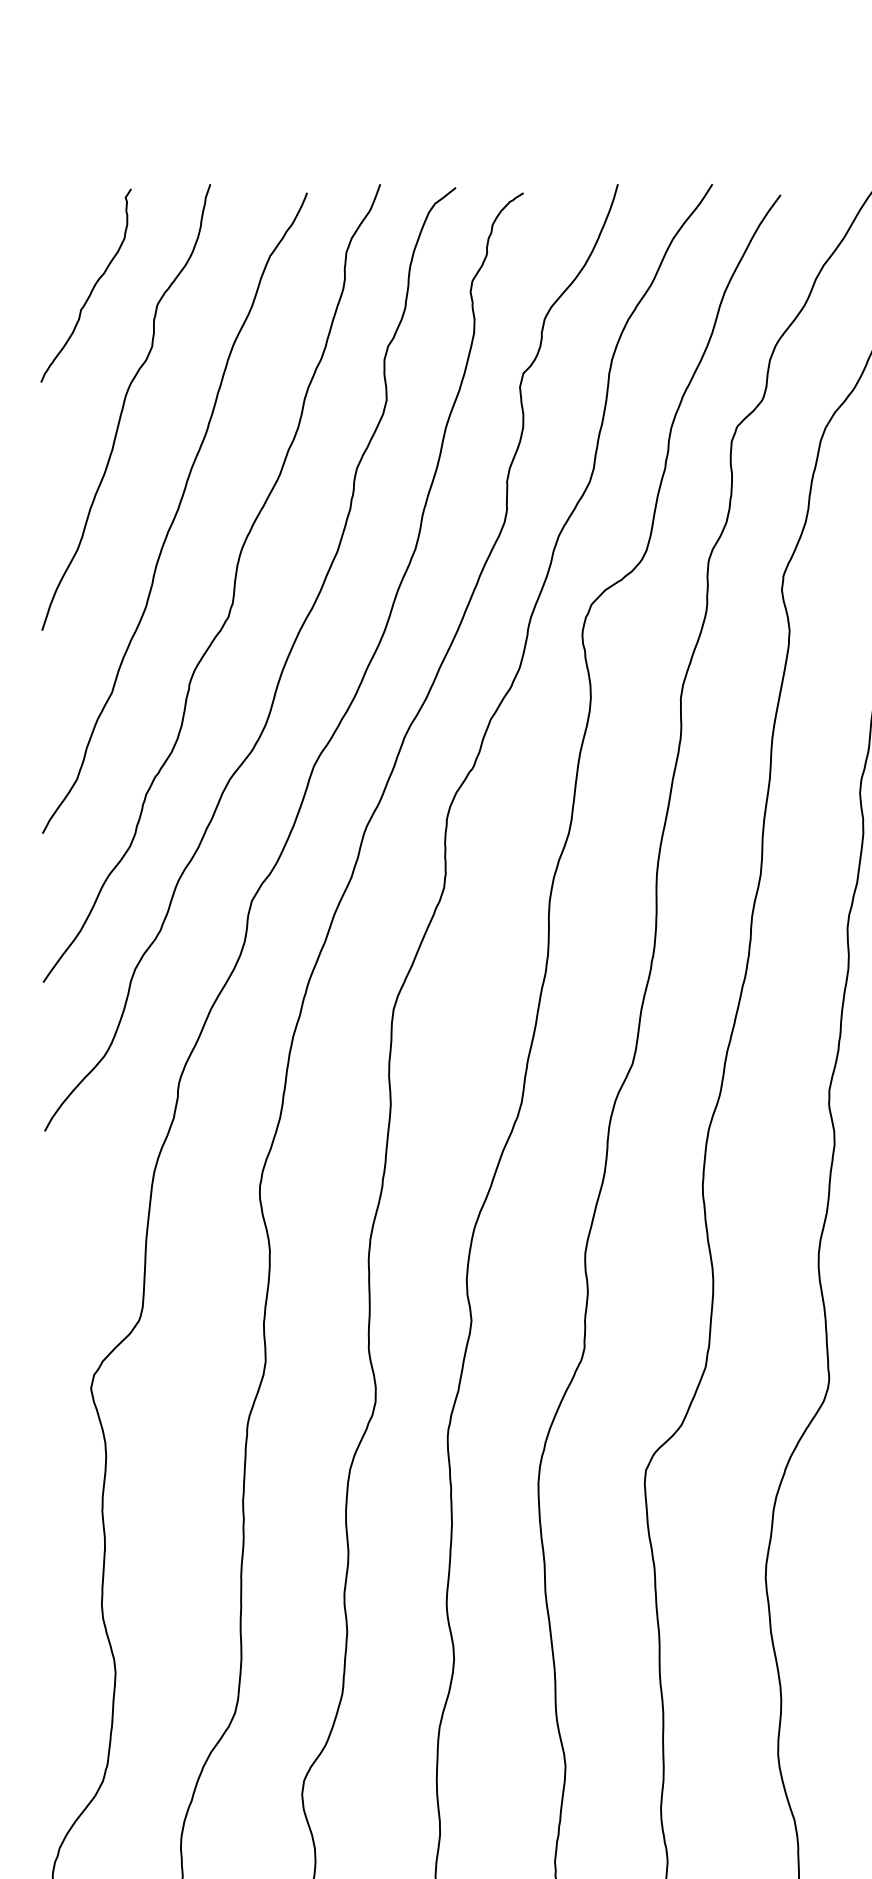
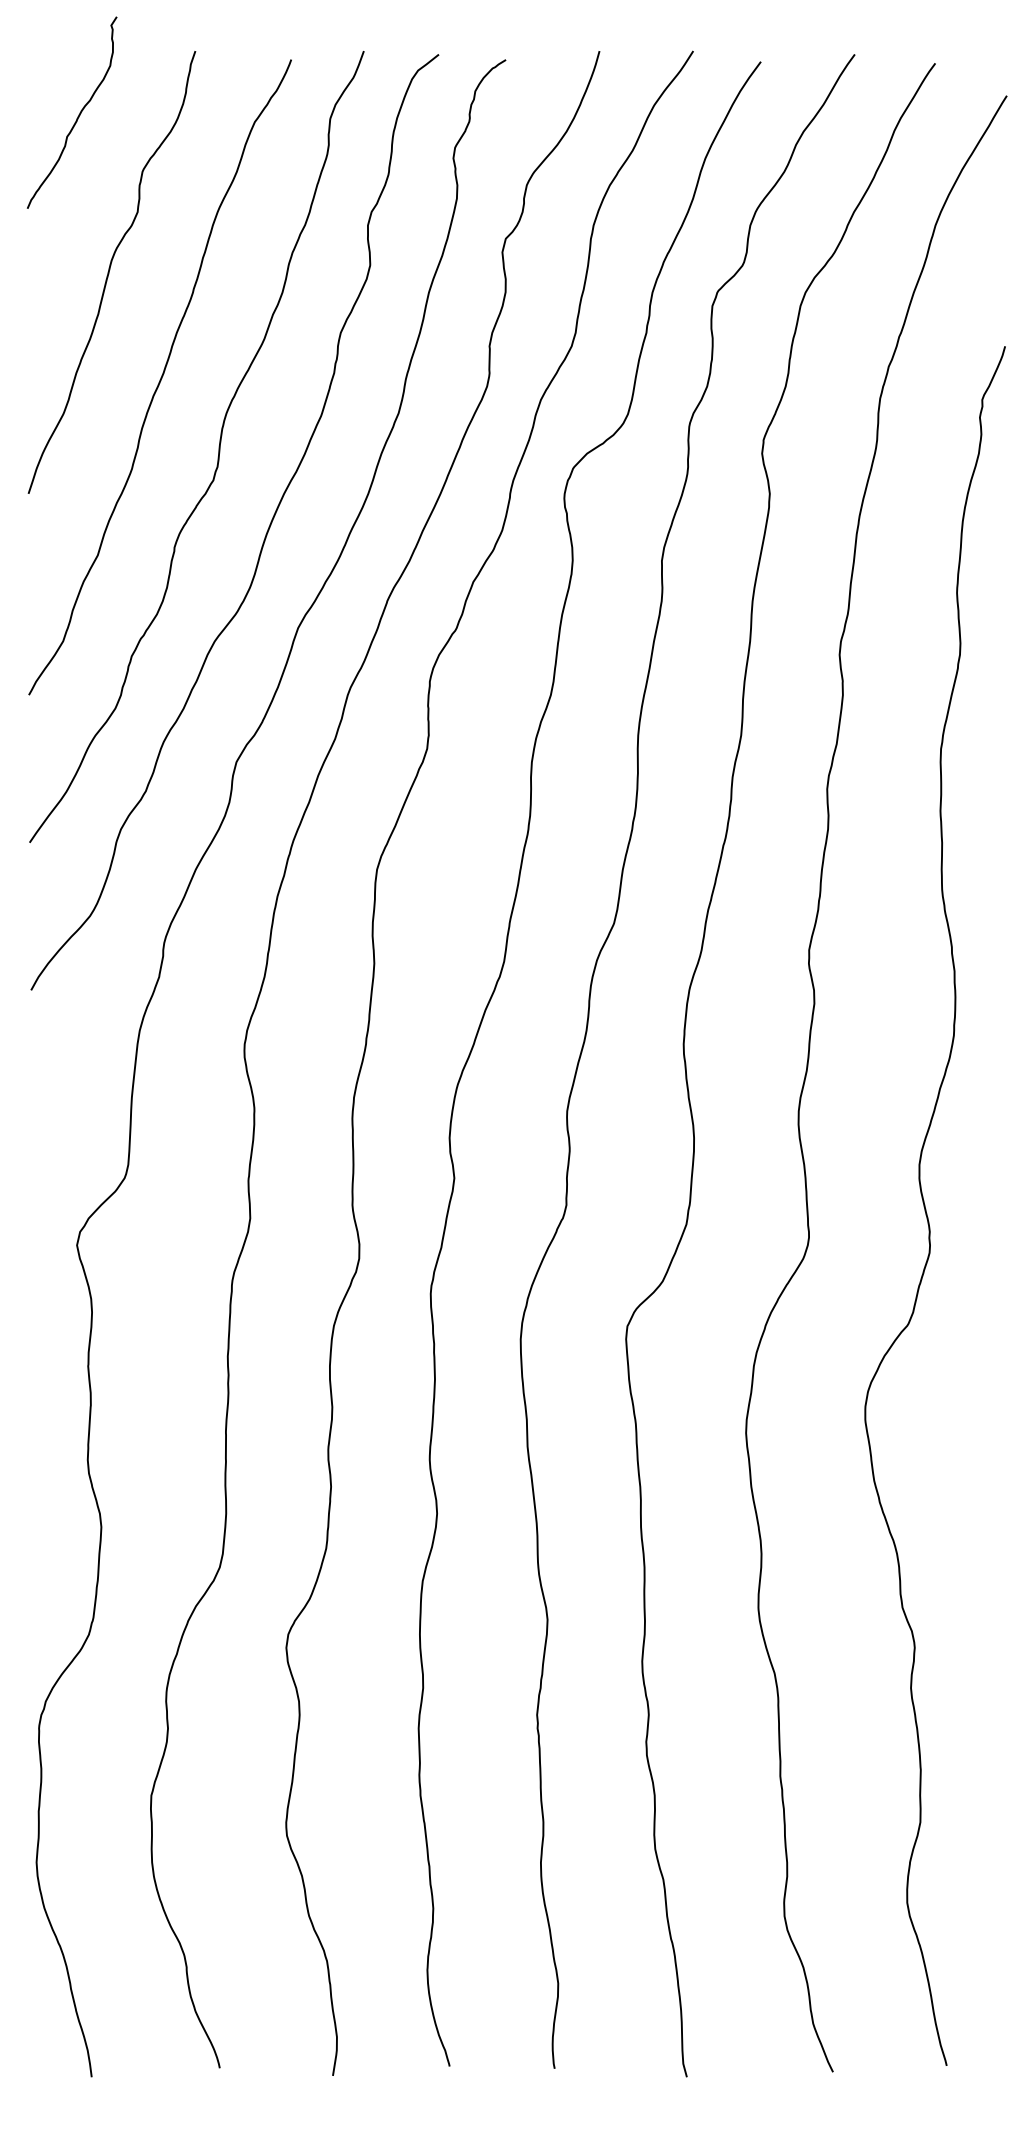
curve: (91, 289) -> (77, 116), moved

